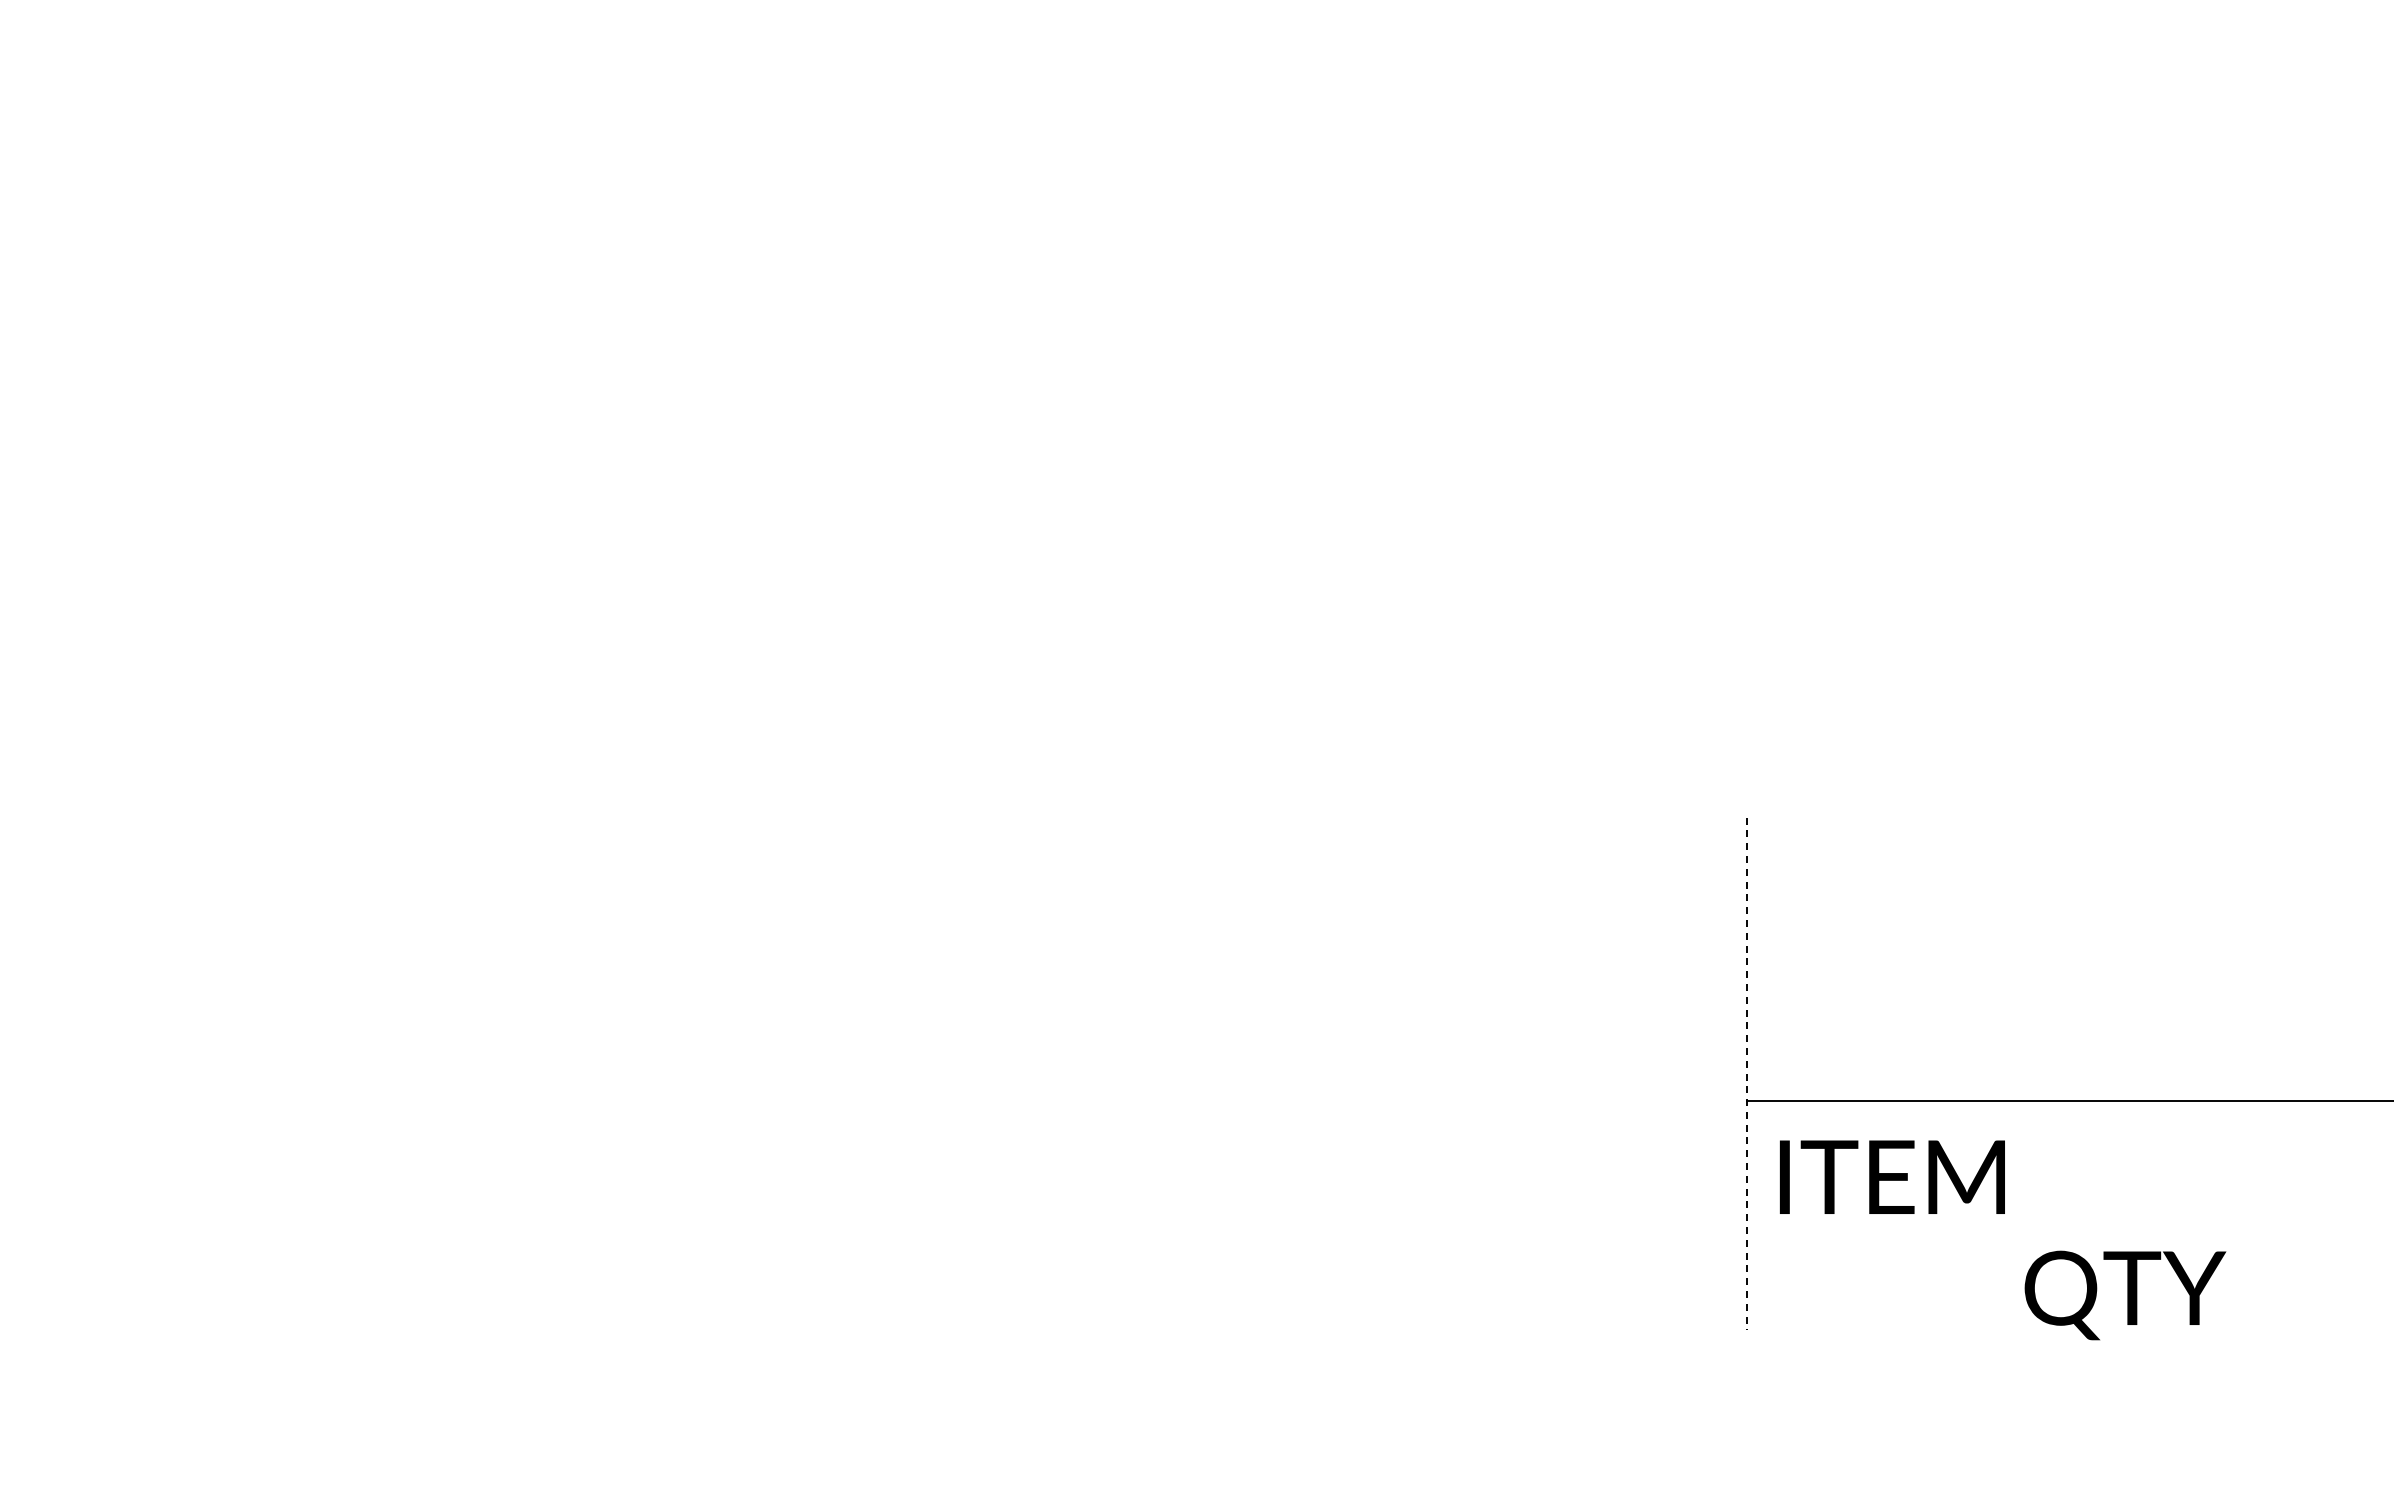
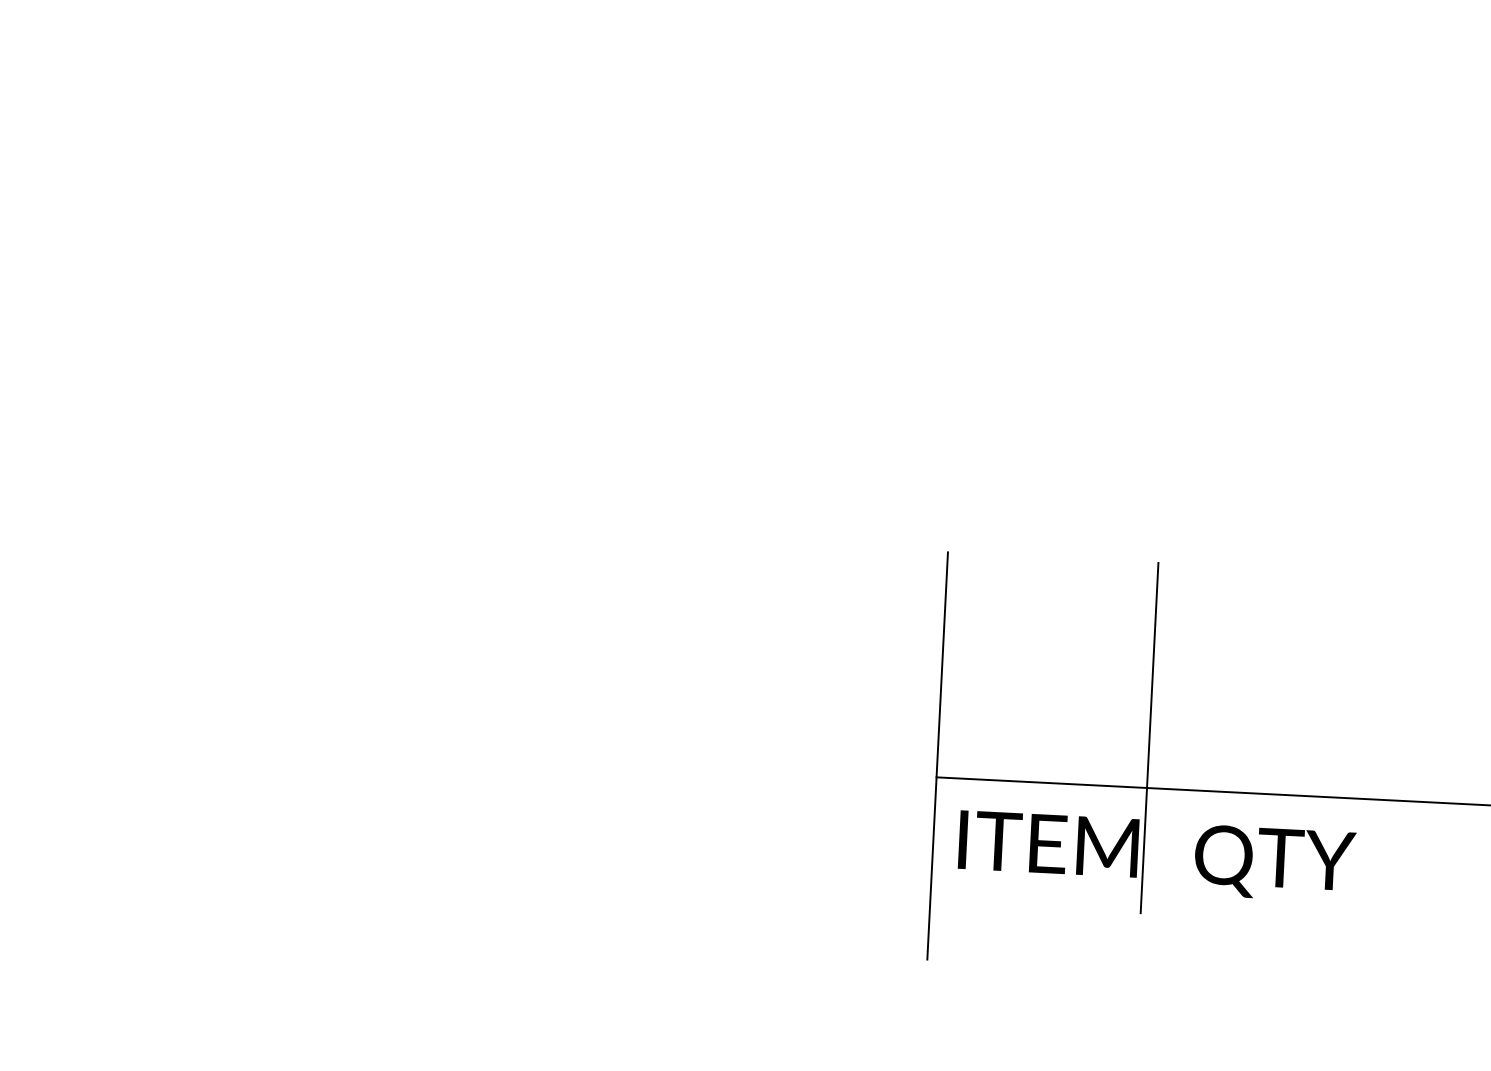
line: (2012, 1037) -> (1149, 737), added
line: (1747, 1074) -> (937, 756), dashed -> solid
text: (2125, 1295) -> (1274, 863), moved

